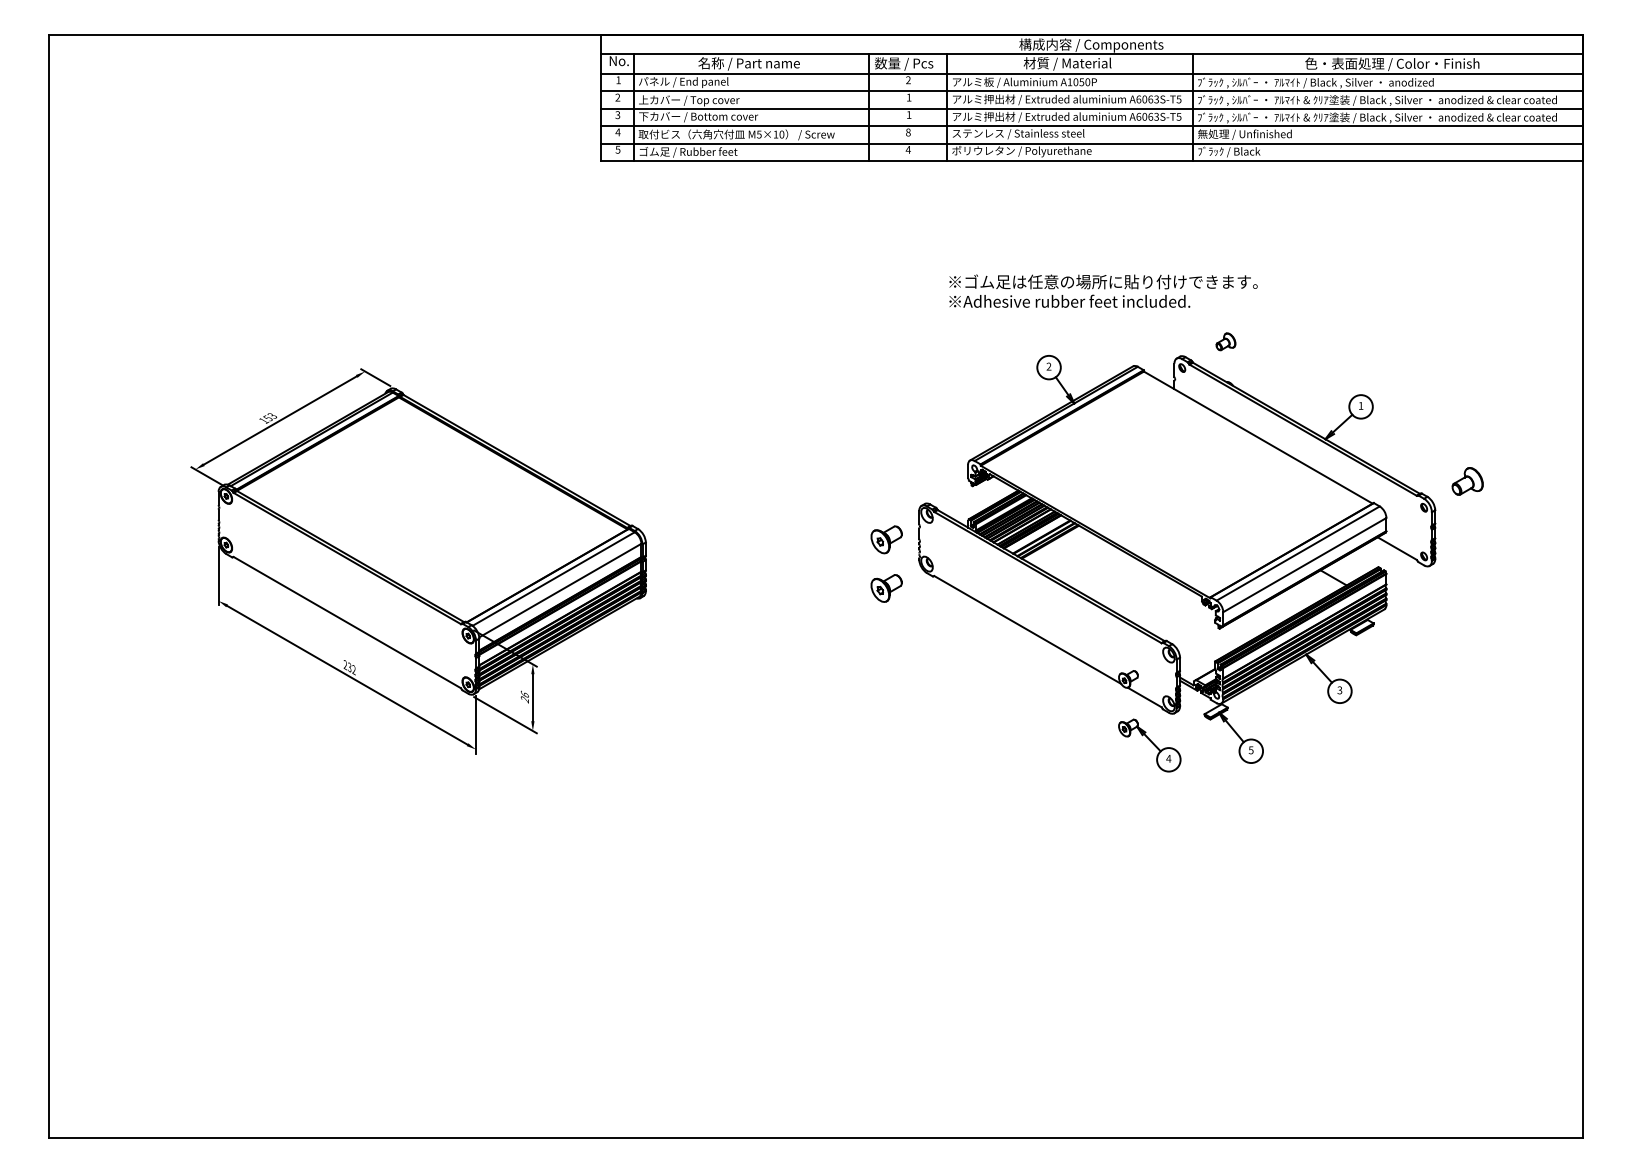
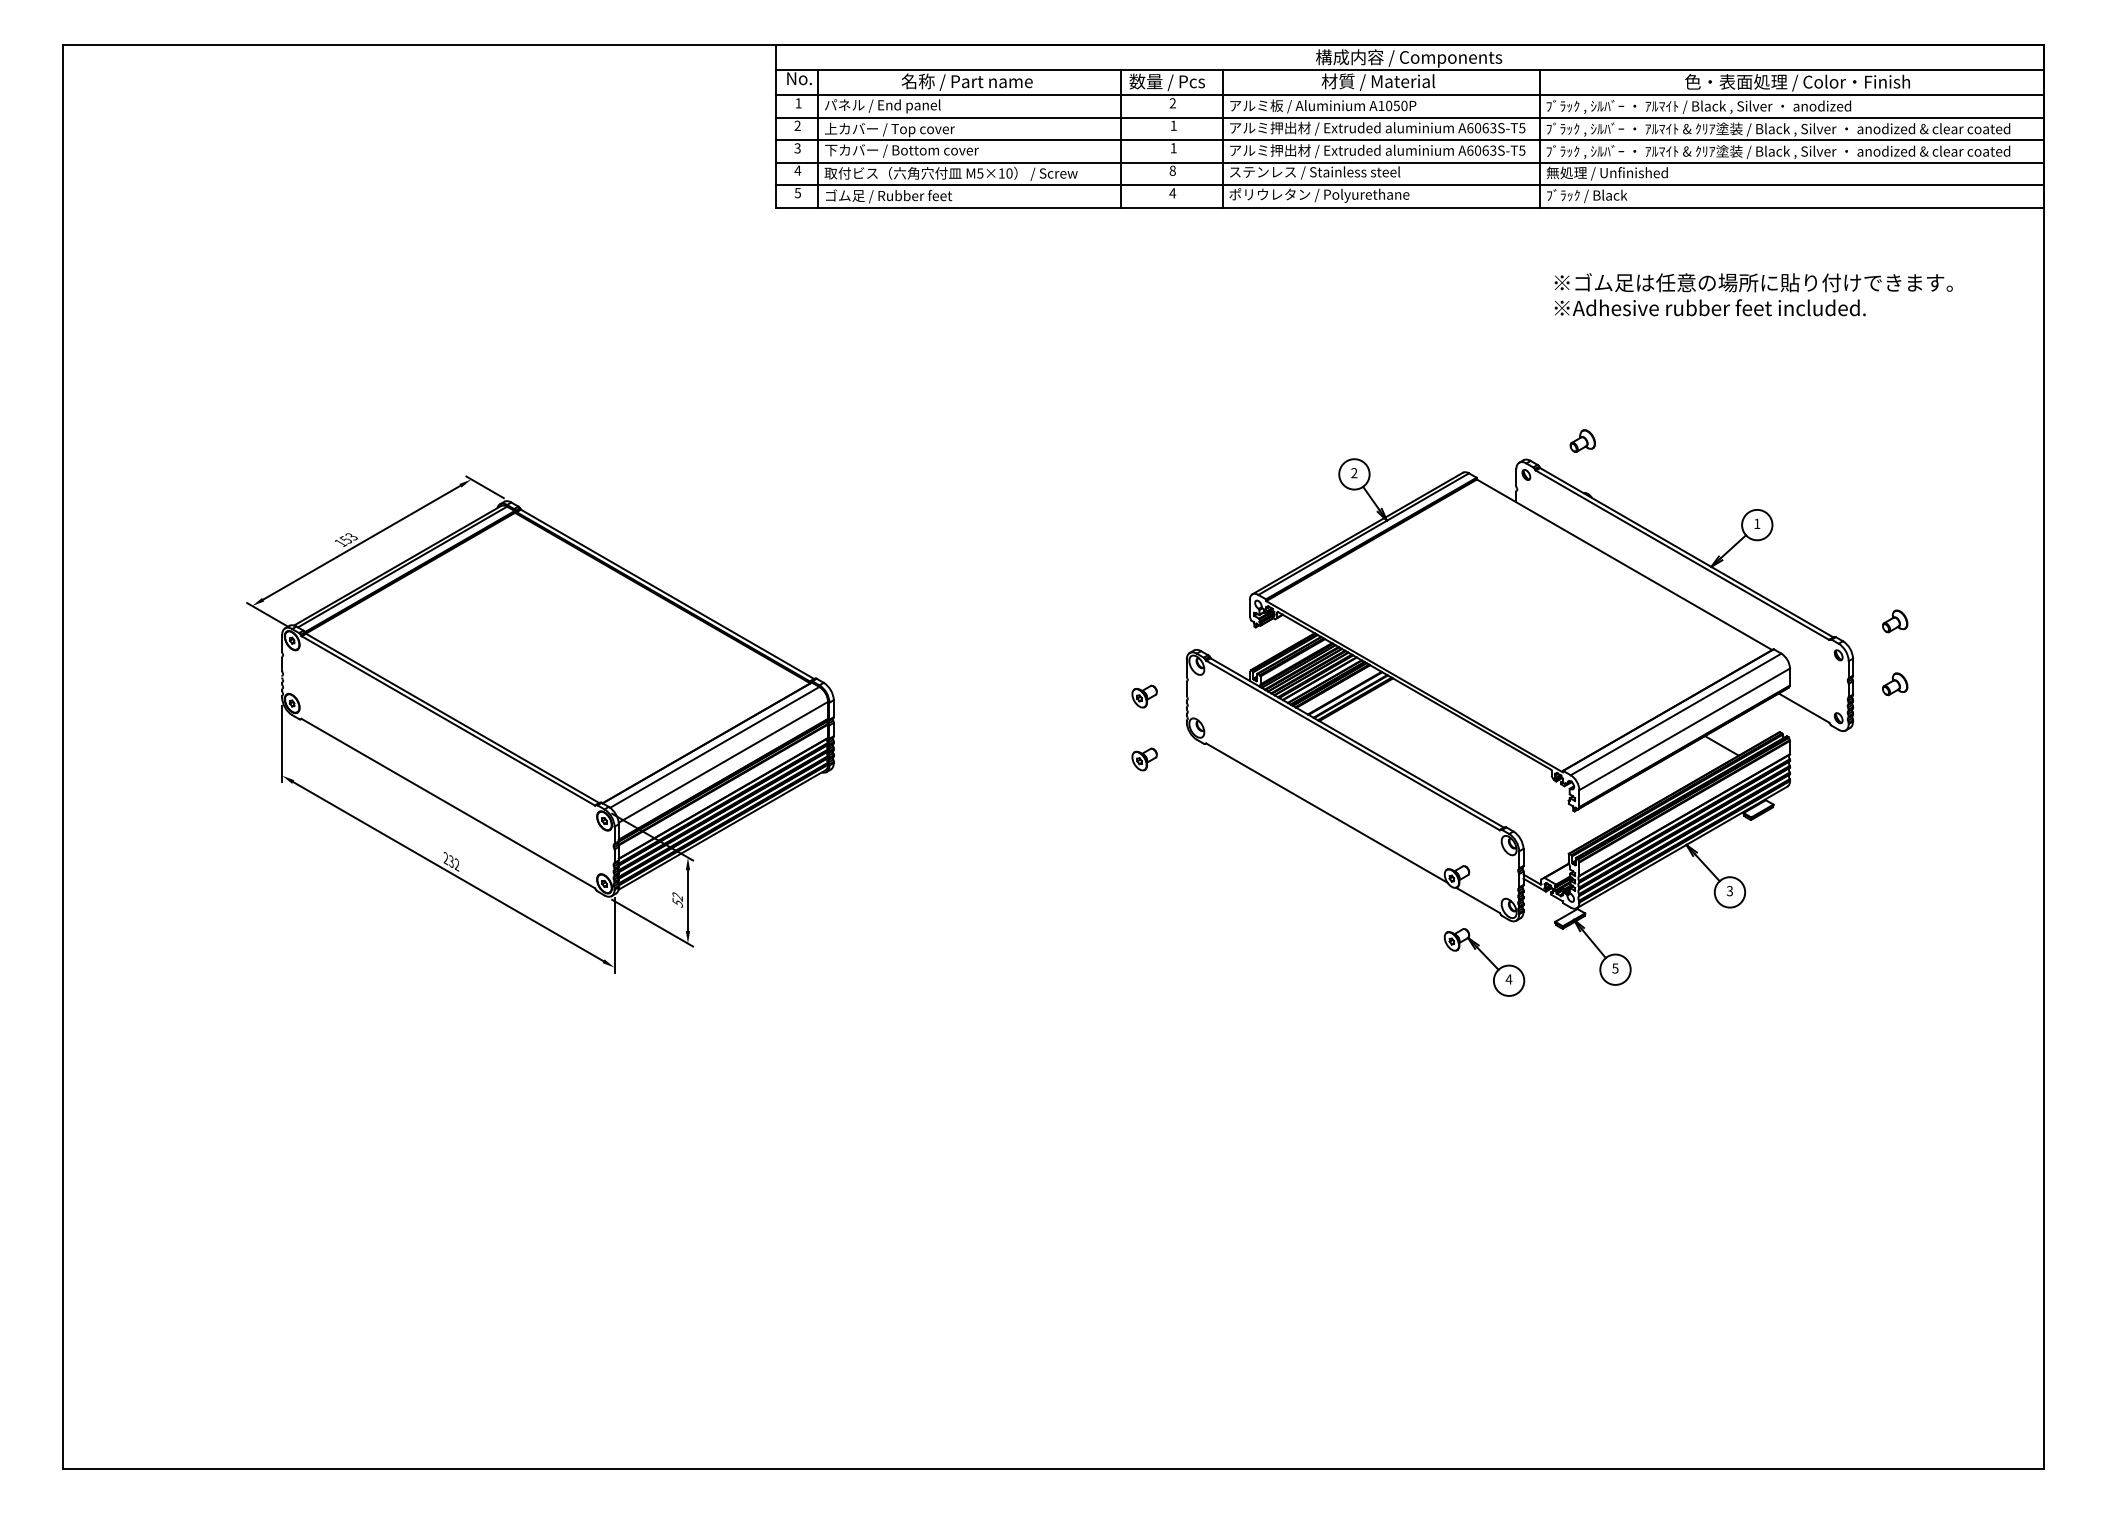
text: (1103, 291) -> (1753, 294), moved
part: (1468, 481) -> (1895, 621), size x0.62
part: (1468, 530) -> (1895, 684), added
part: (886, 539) -> (1144, 696), size x0.62
part: (886, 588) -> (1144, 759), size x0.62
text: (524, 696) -> (677, 899), 26 -> 52

